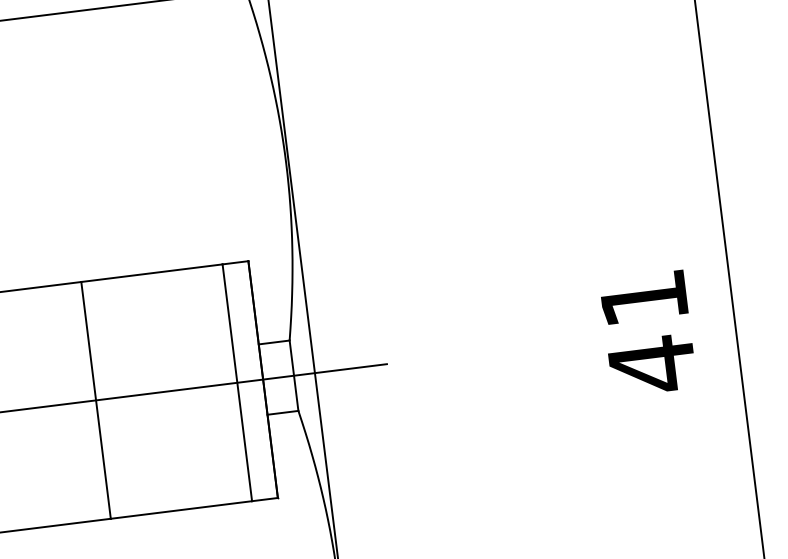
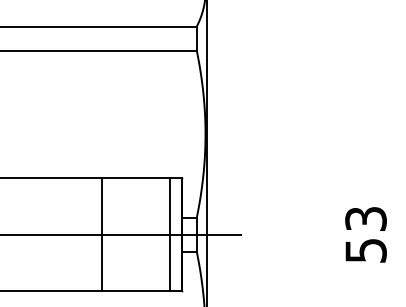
text: (647, 333) -> (365, 235), 41 -> 53

